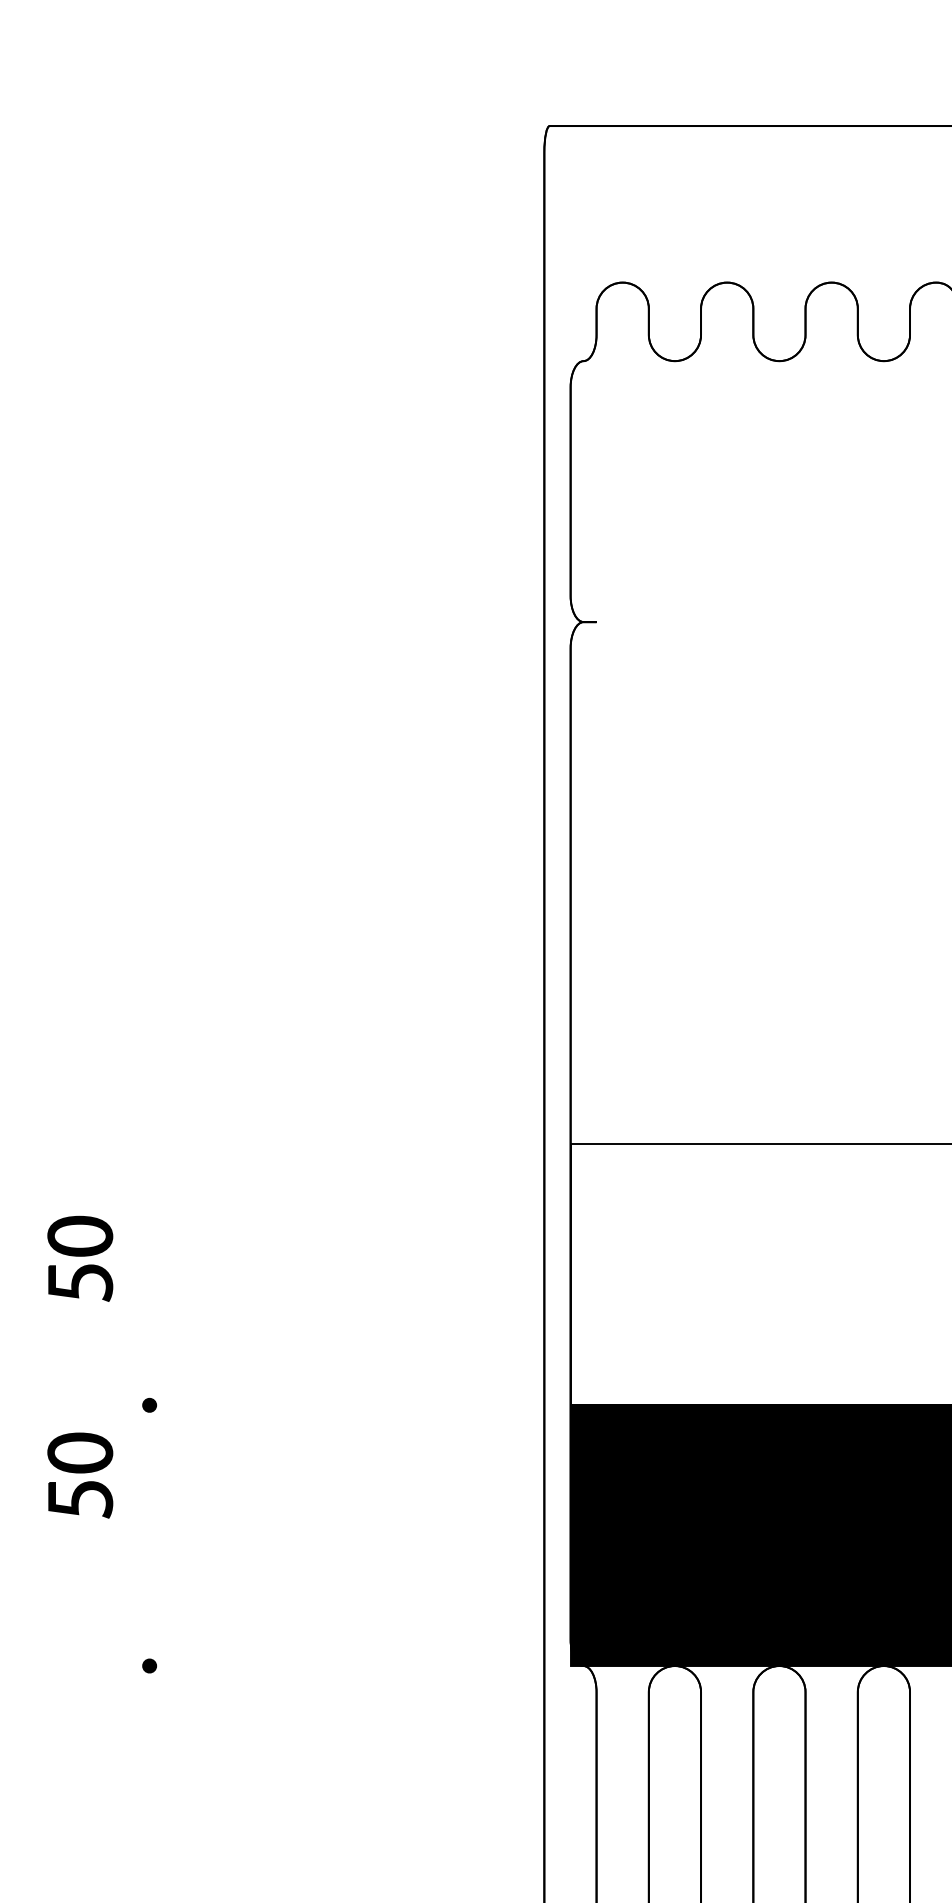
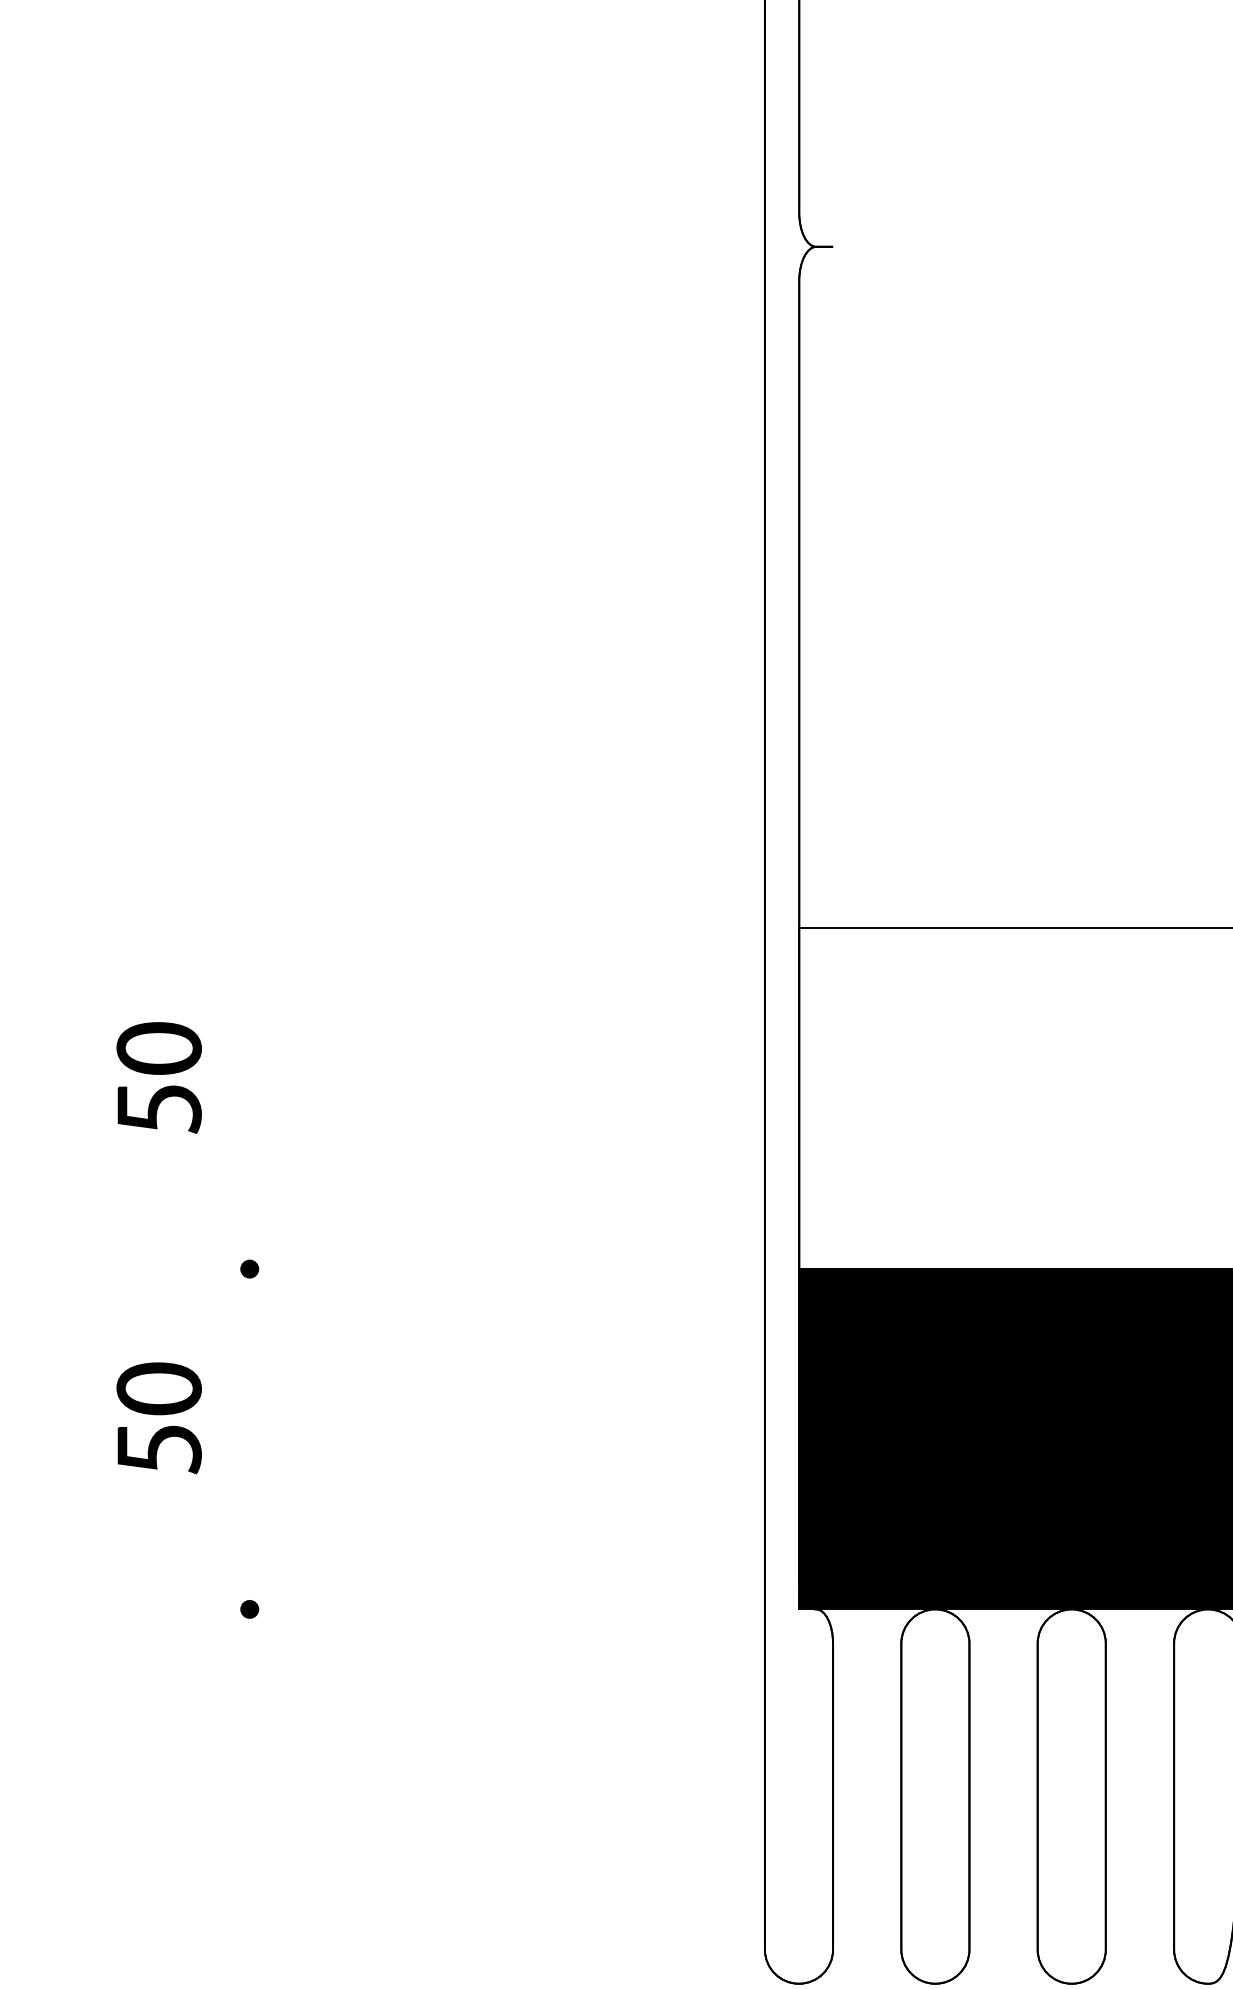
part: (80, 1475) -> (159, 1418), moved

